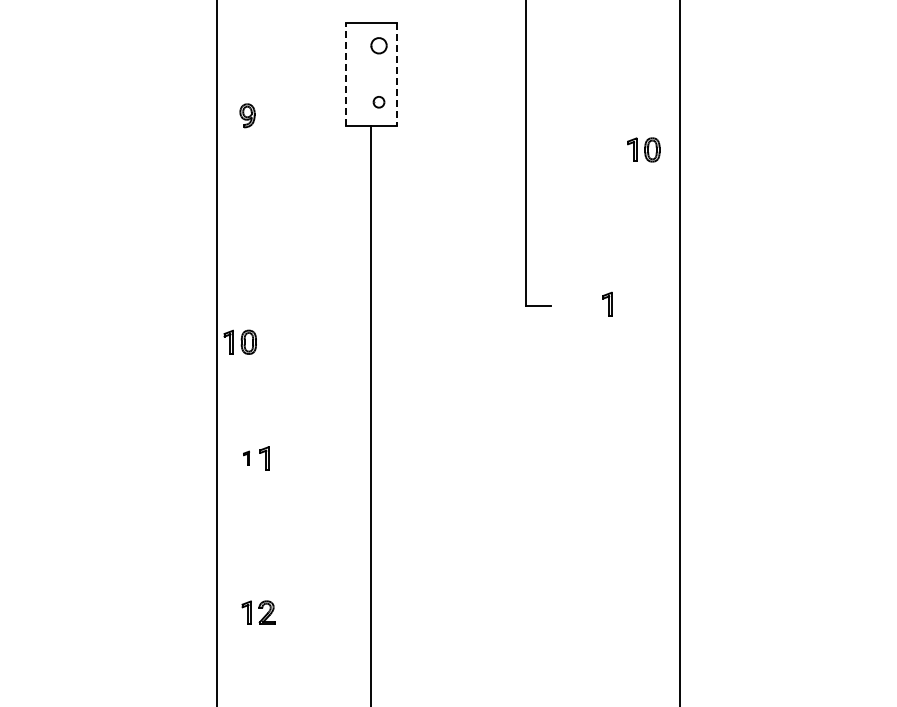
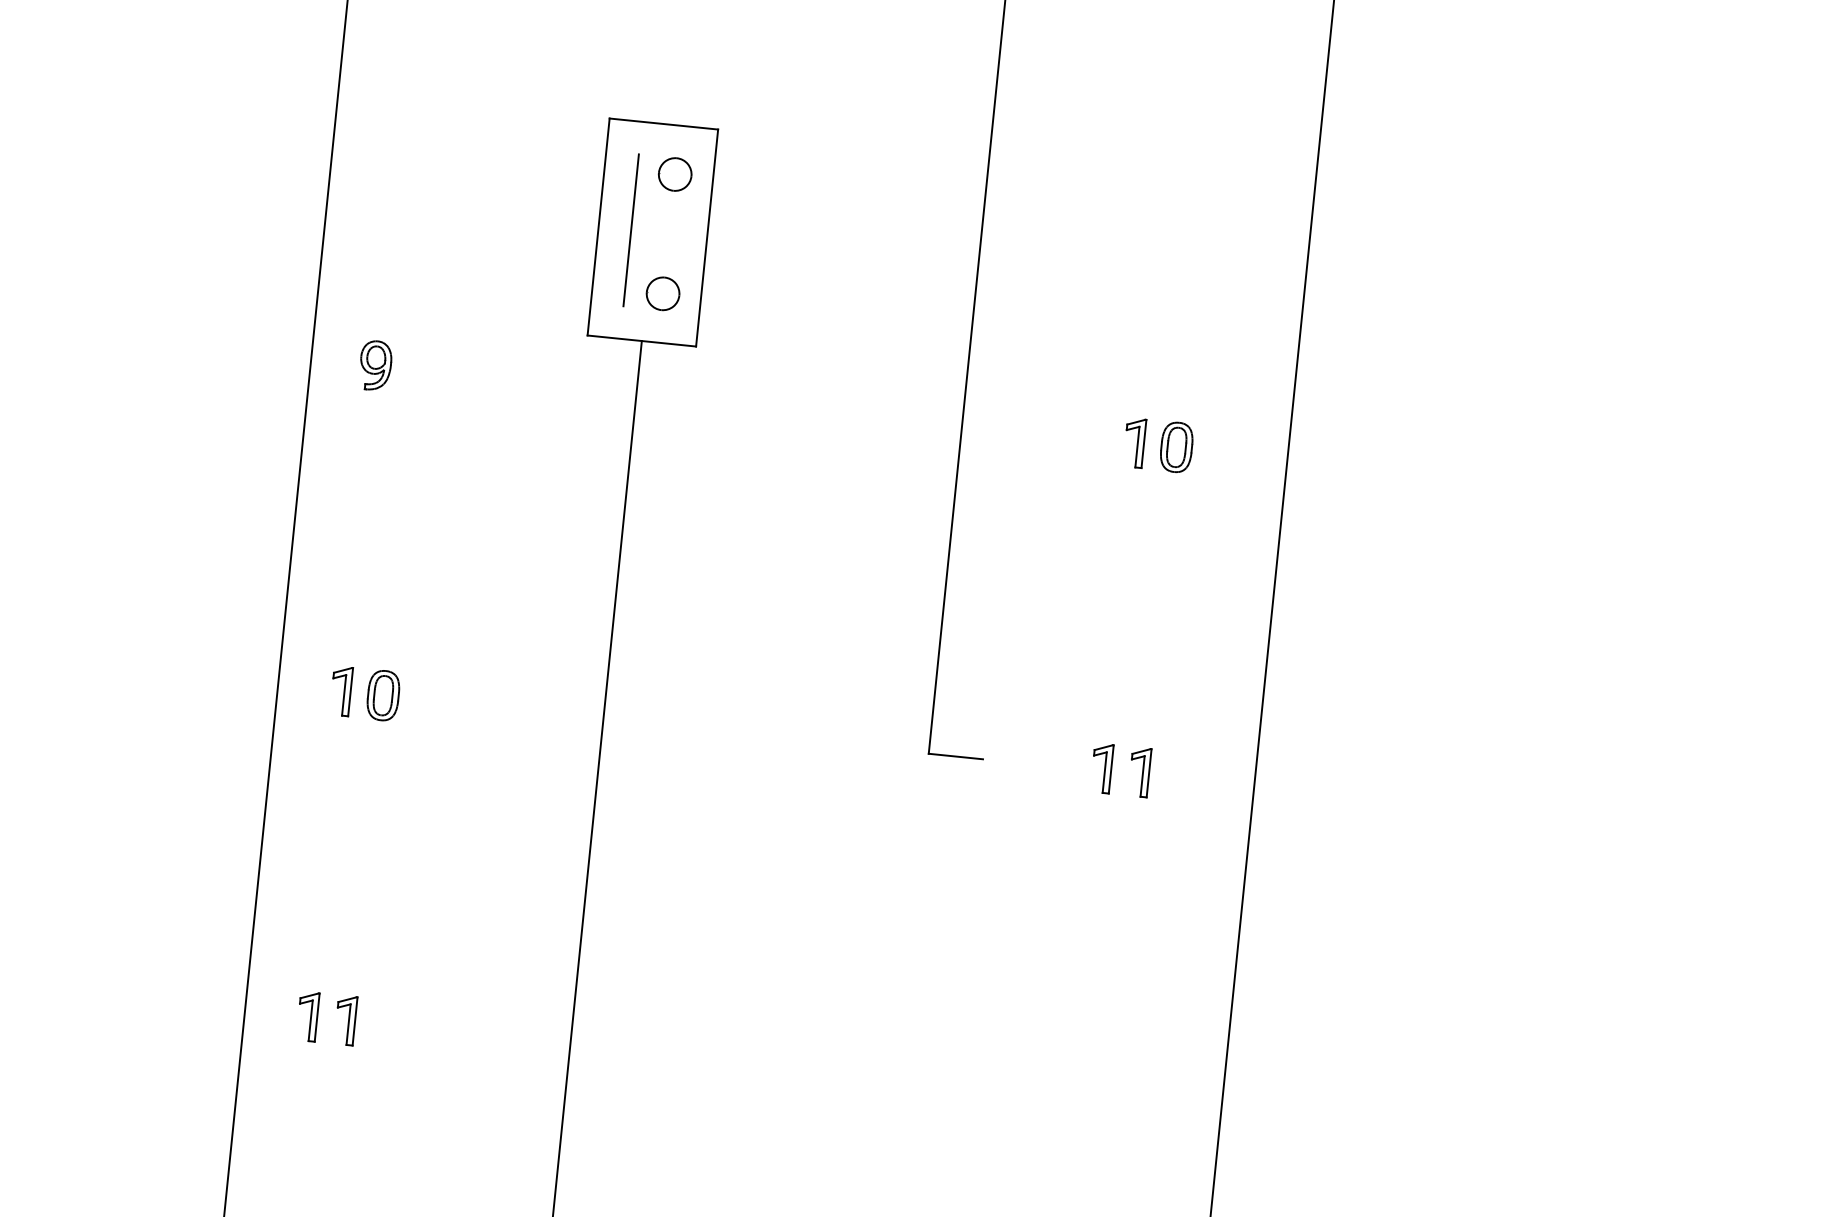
line: (345, 73) -> (598, 225), dashed -> solid
line: (361, 74) -> (632, 231), added
line: (397, 74) -> (707, 239), dashed -> solid
part: (378, 101) -> (662, 291), size x1.43
part: (247, 115) -> (375, 365), moved
part: (643, 149) -> (1157, 444), moved
part: (625, 303) -> (1139, 770), added
part: (239, 341) -> (363, 691), moved
part: (246, 458) -> (307, 1016), size x1.67

